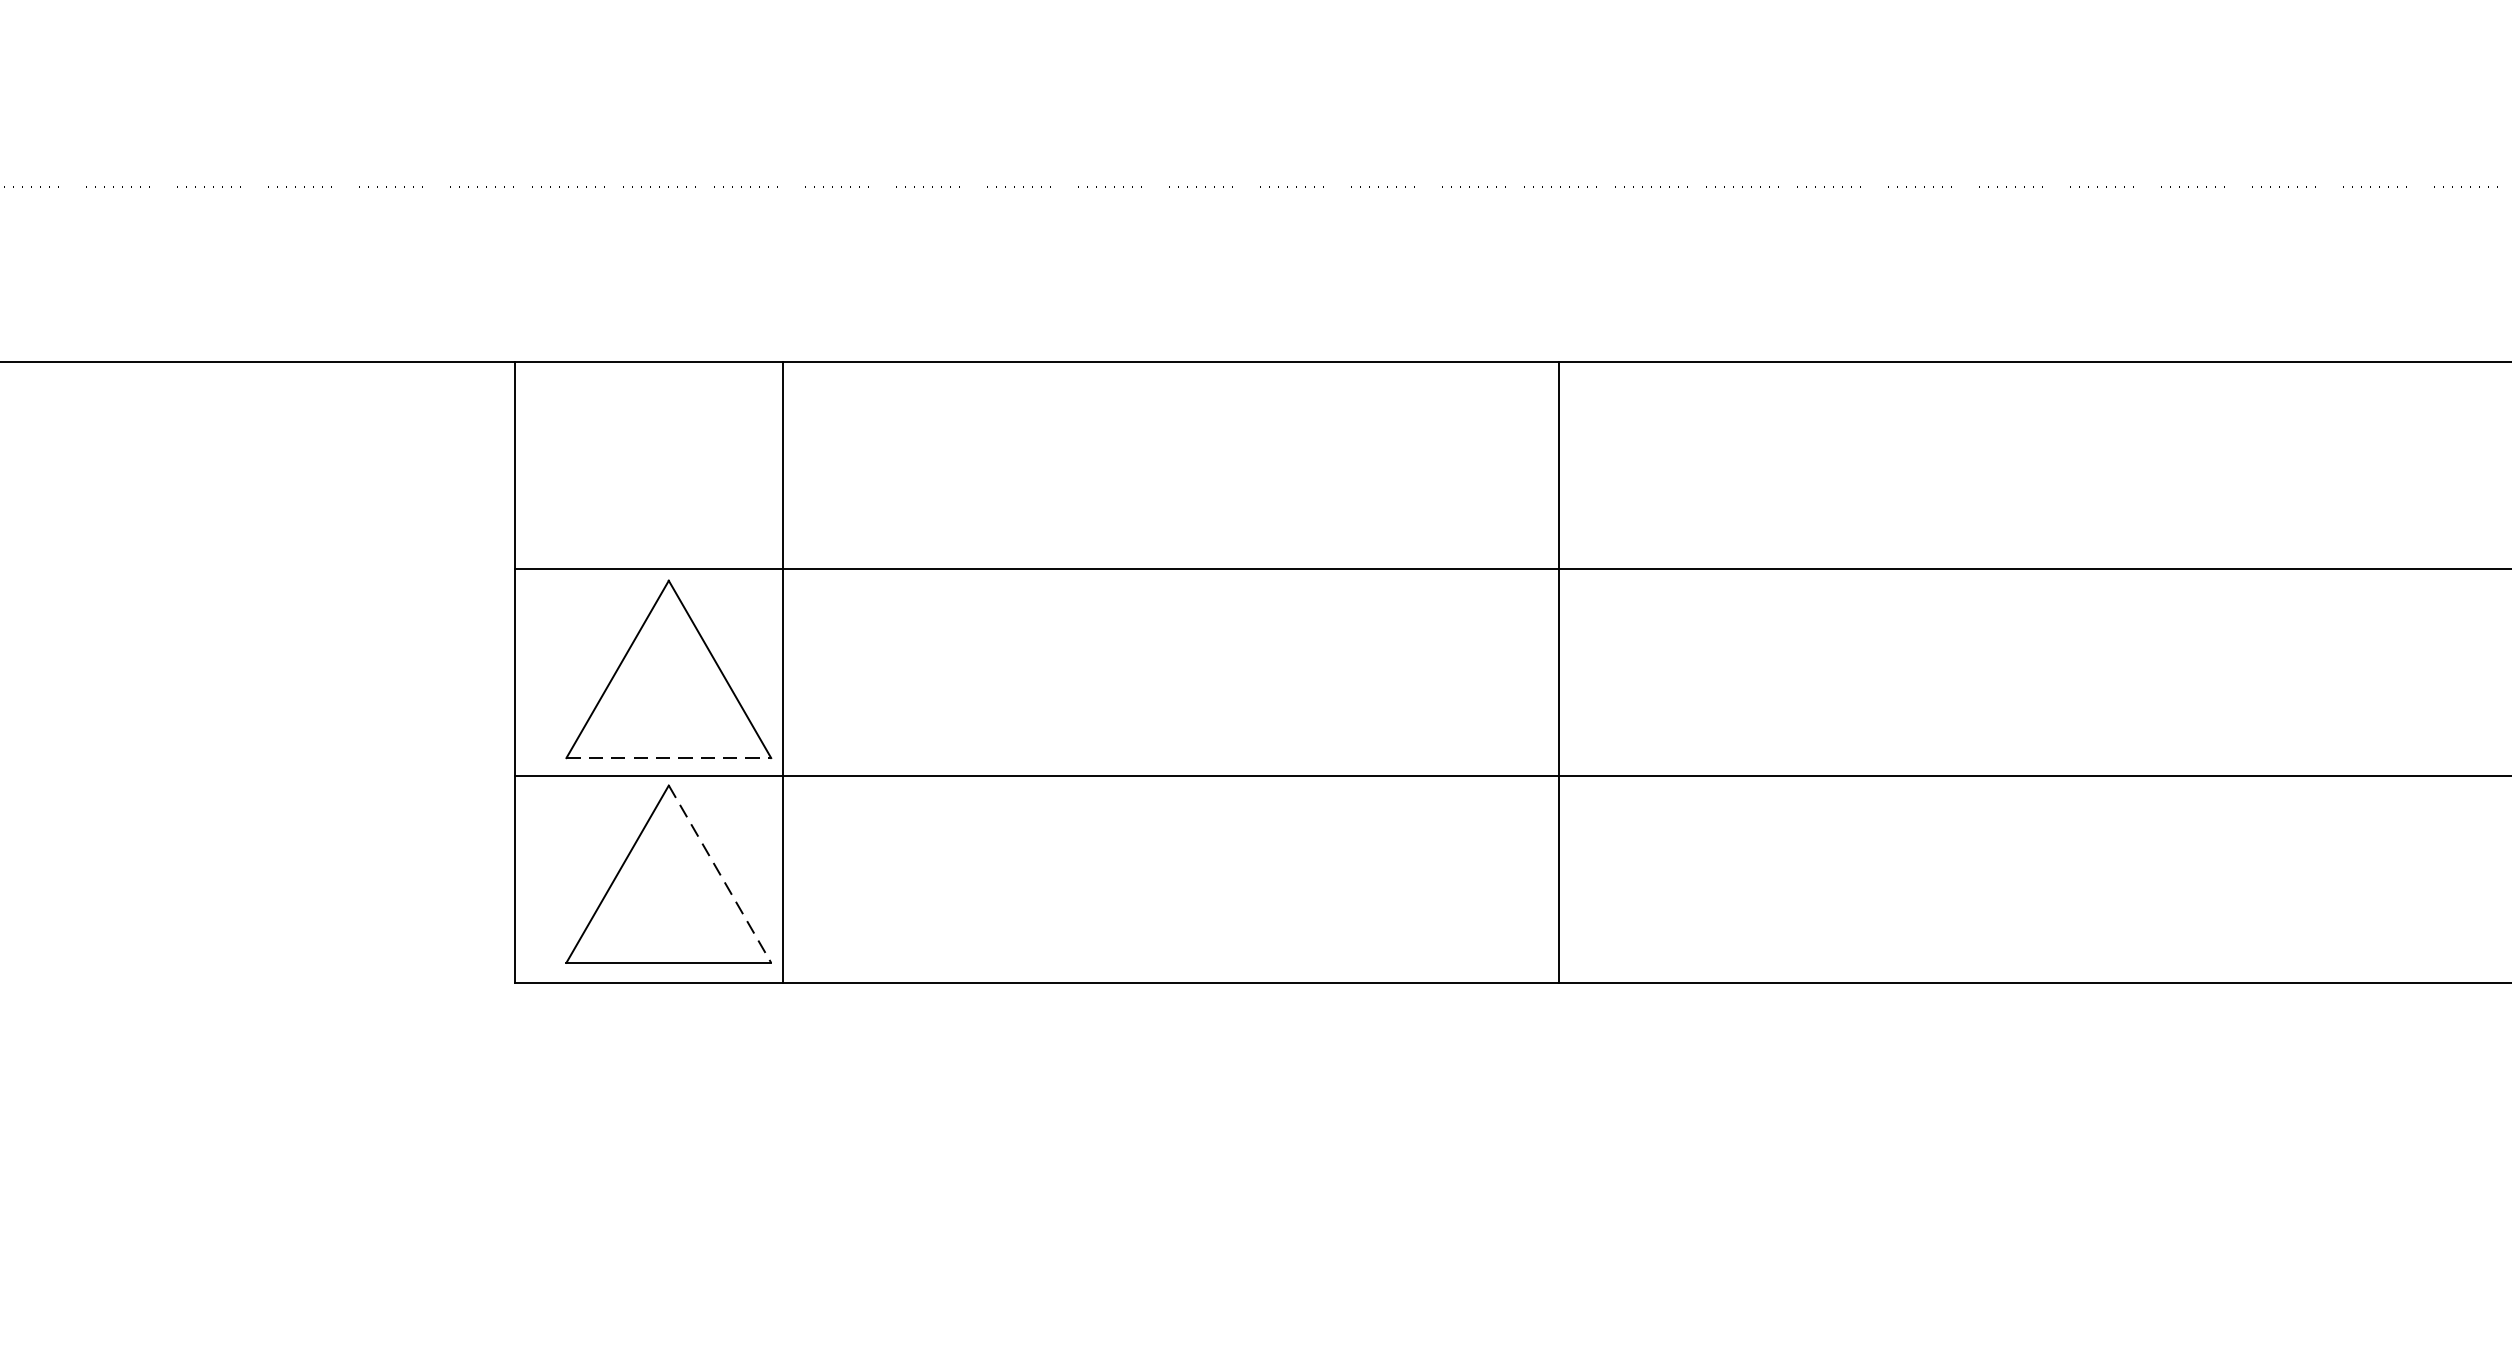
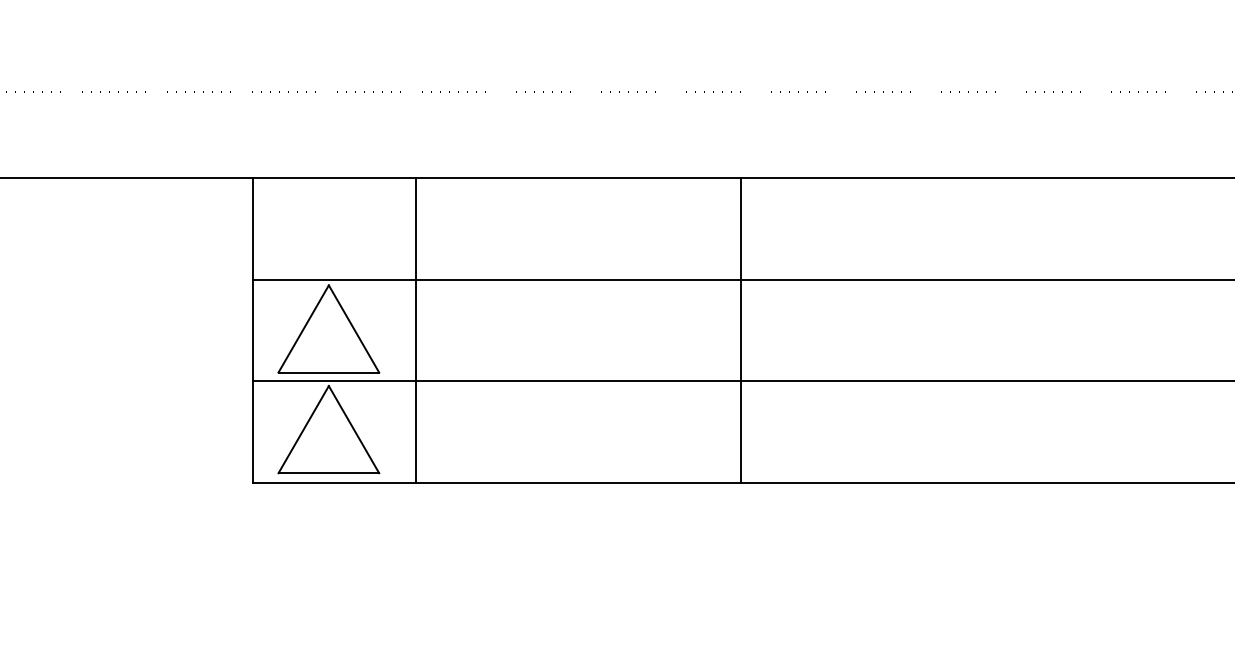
line: (782, 672) -> (415, 330), moved
line: (1559, 672) -> (741, 330), moved
line: (670, 757) -> (329, 372), dashed -> solid
line: (720, 875) -> (354, 430), dashed -> solid

